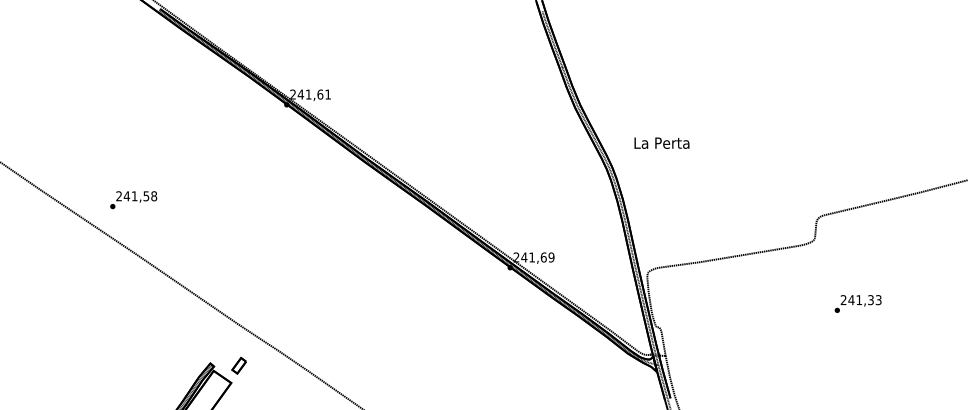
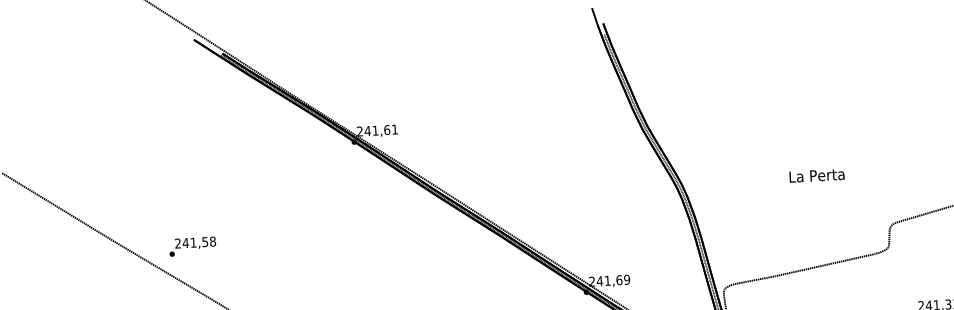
text: (661, 142) -> (816, 175), moved
text: (133, 200) -> (192, 246), moved

